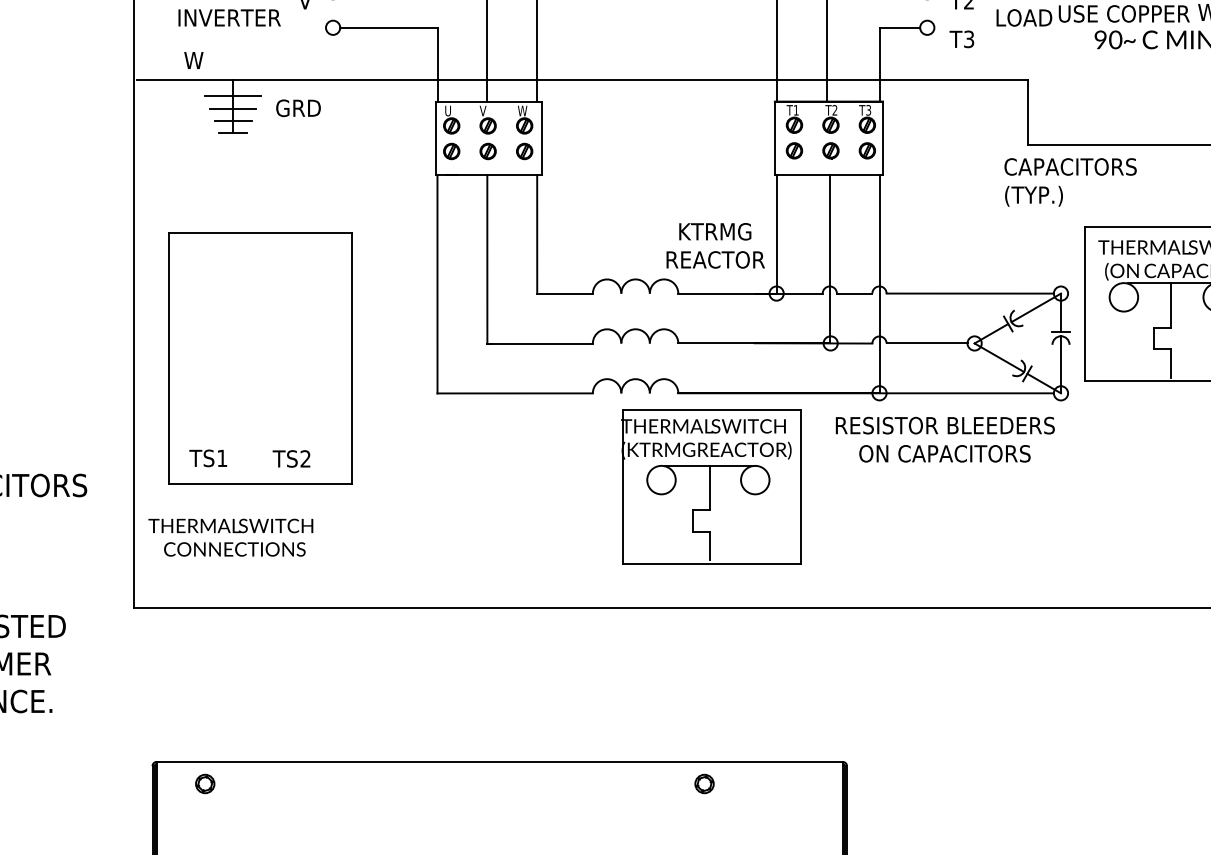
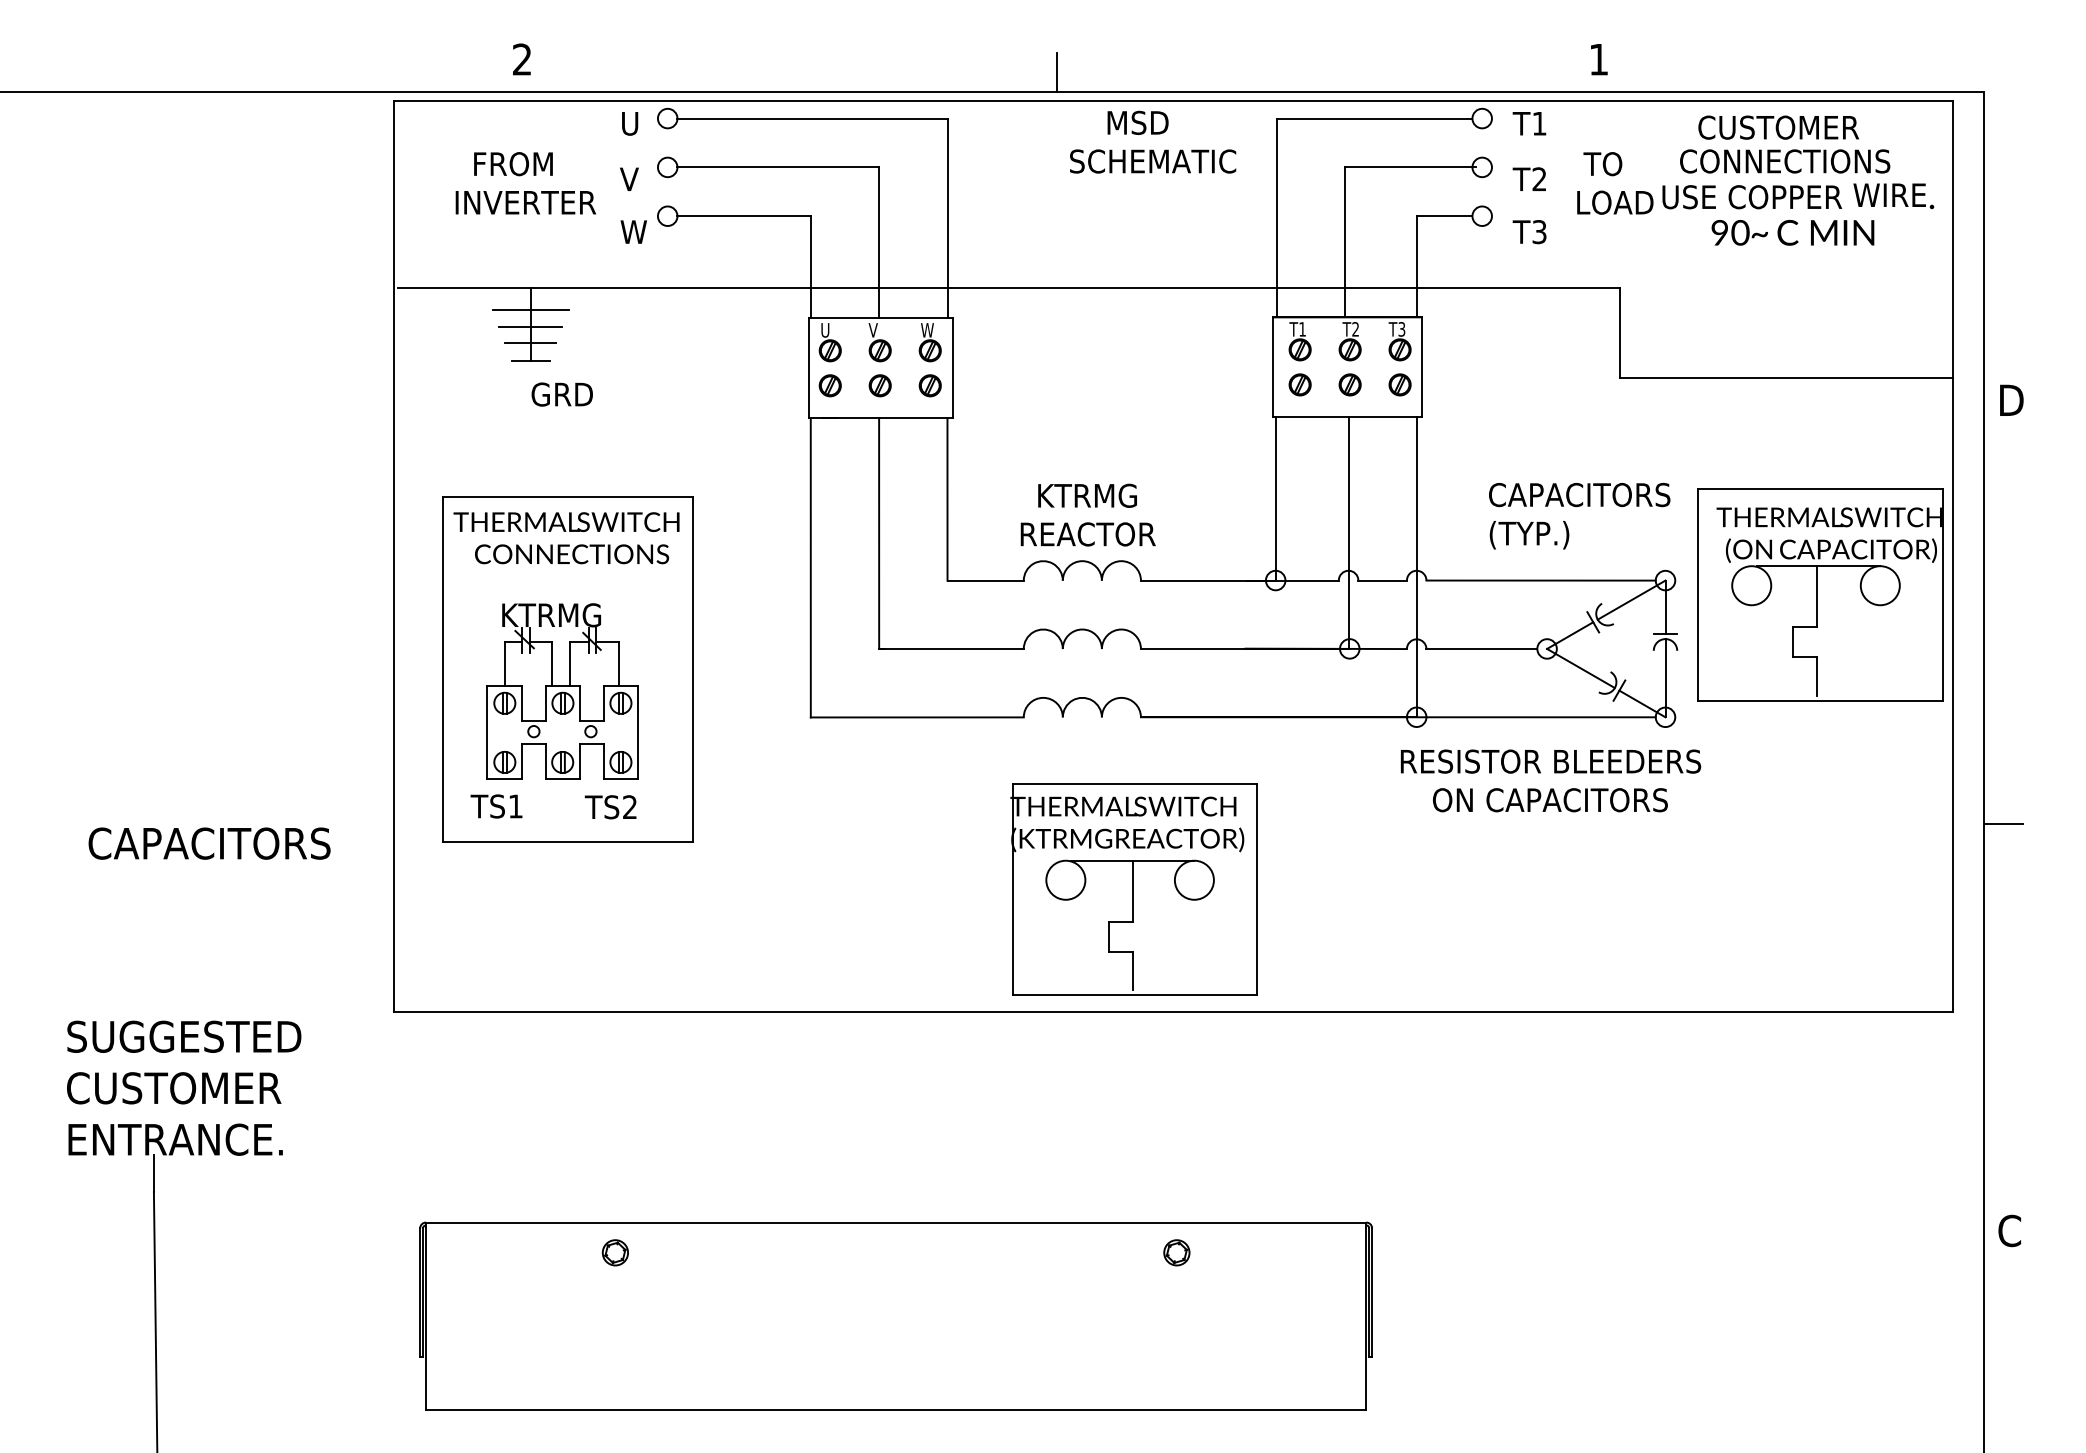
text: (193, 60) -> (633, 231), moved
text: (297, 108) -> (561, 394), moved
text: (1070, 182) -> (1579, 516), moved
text: (715, 245) -> (1087, 514), moved
part: (256, 374) -> (562, 691), added
text: (945, 439) -> (1551, 780), moved
part: (710, 486) -> (1133, 889), moved
text: (230, 537) -> (566, 538), moved
part: (204, 783) -> (614, 1252), moved

